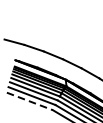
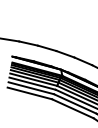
line: (29, 101) -> (29, 93), dashed -> solid

